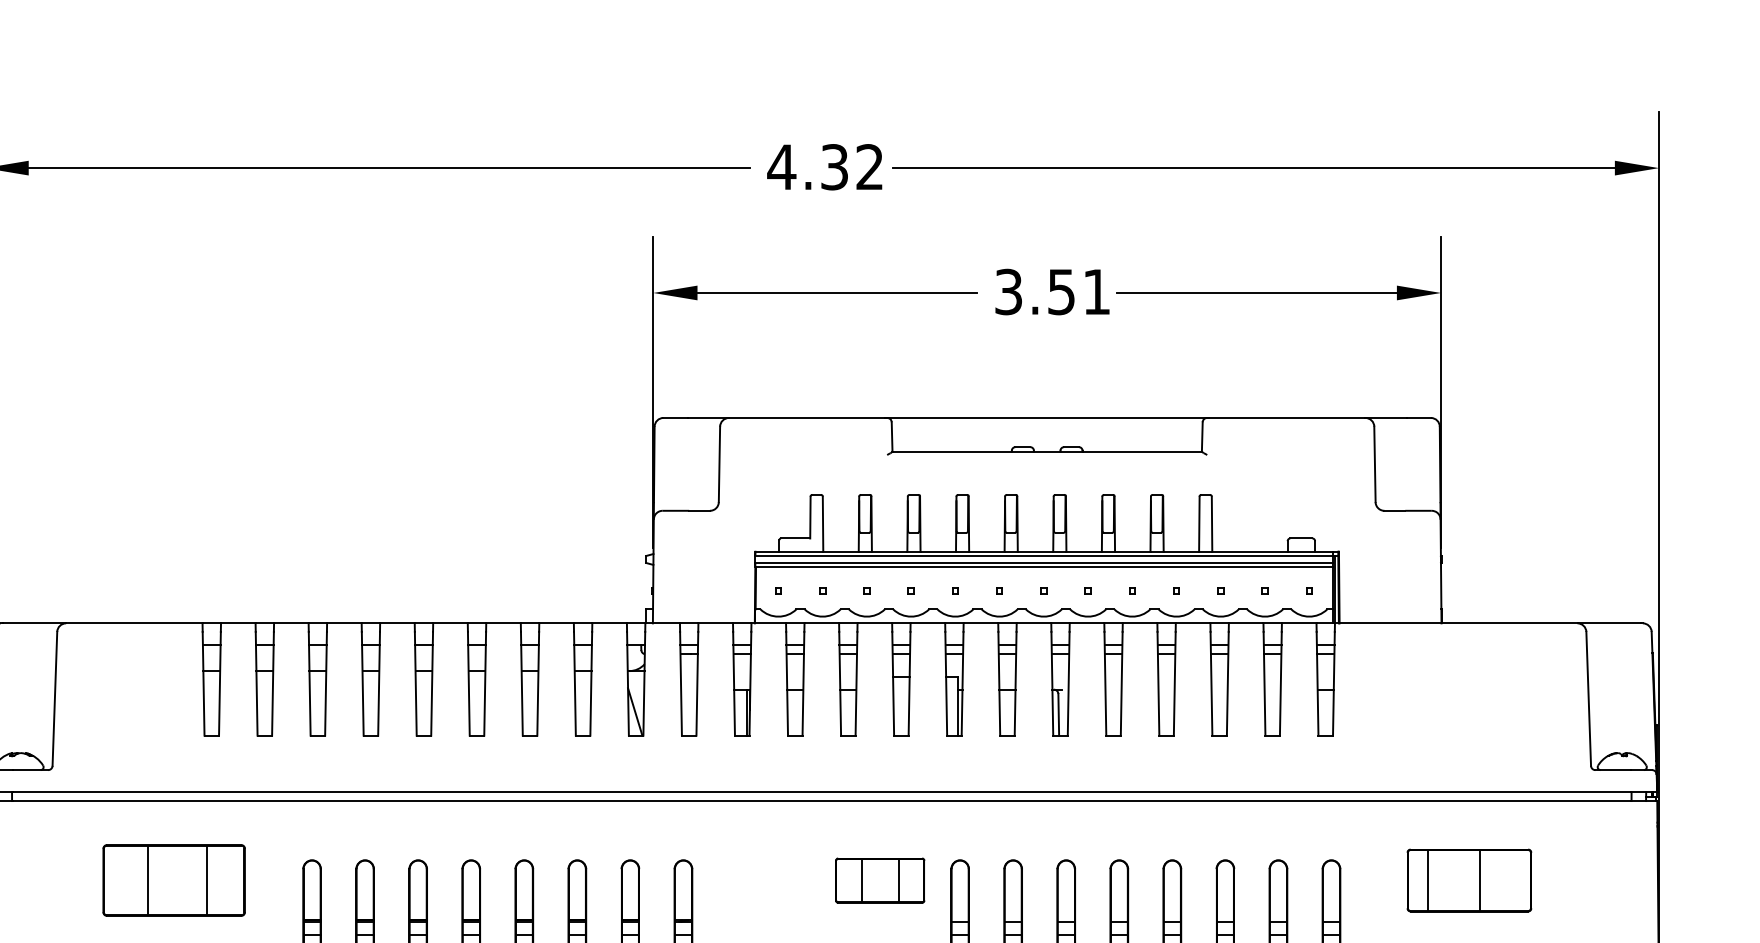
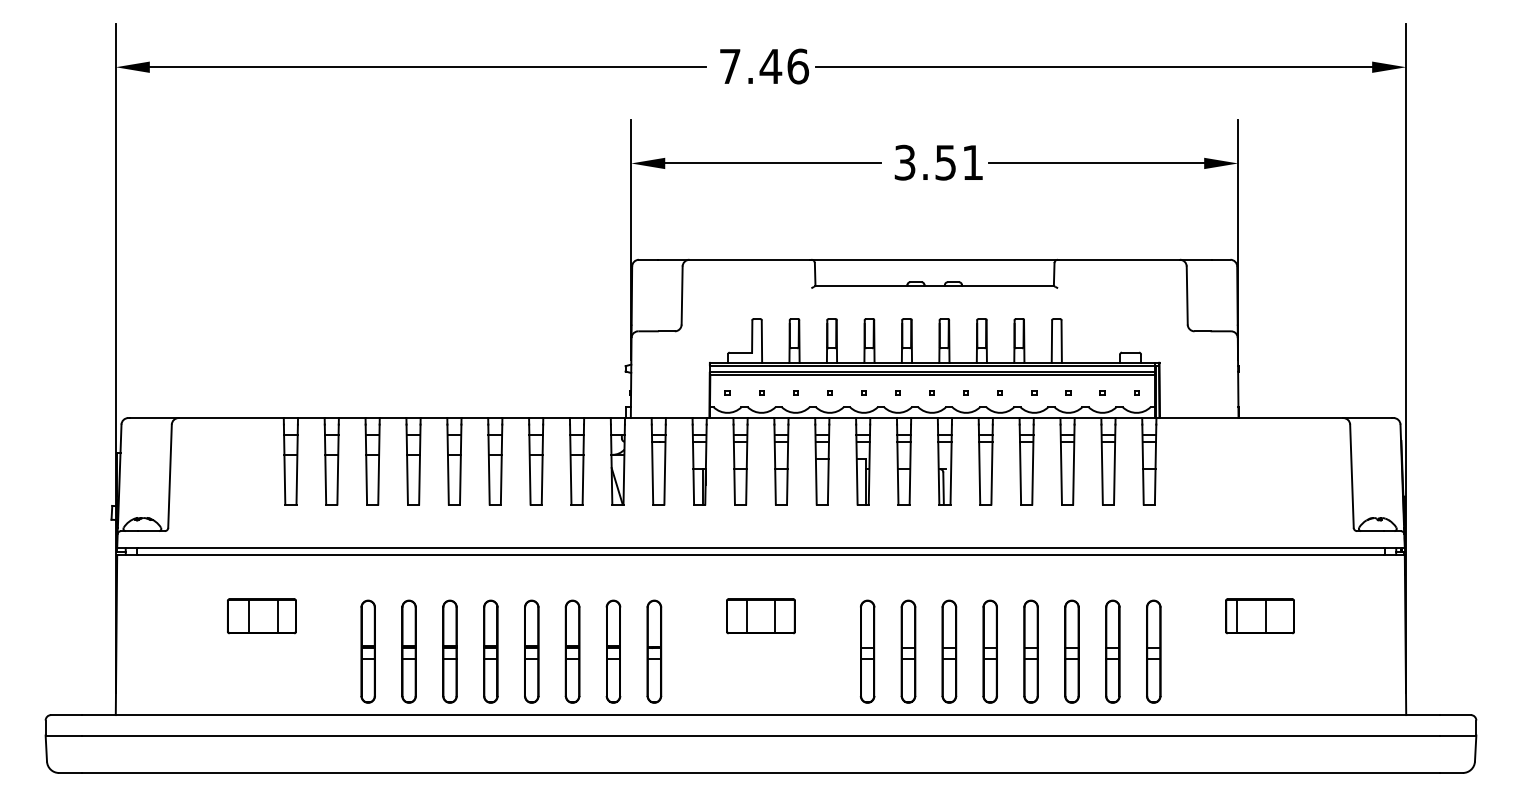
text: (825, 167) -> (763, 66), 4.32 -> 7.46
part: (173, 880) -> (261, 616), size x0.62
part: (879, 880) -> (760, 616), moved
part: (1468, 880) -> (1259, 616), size x0.71

